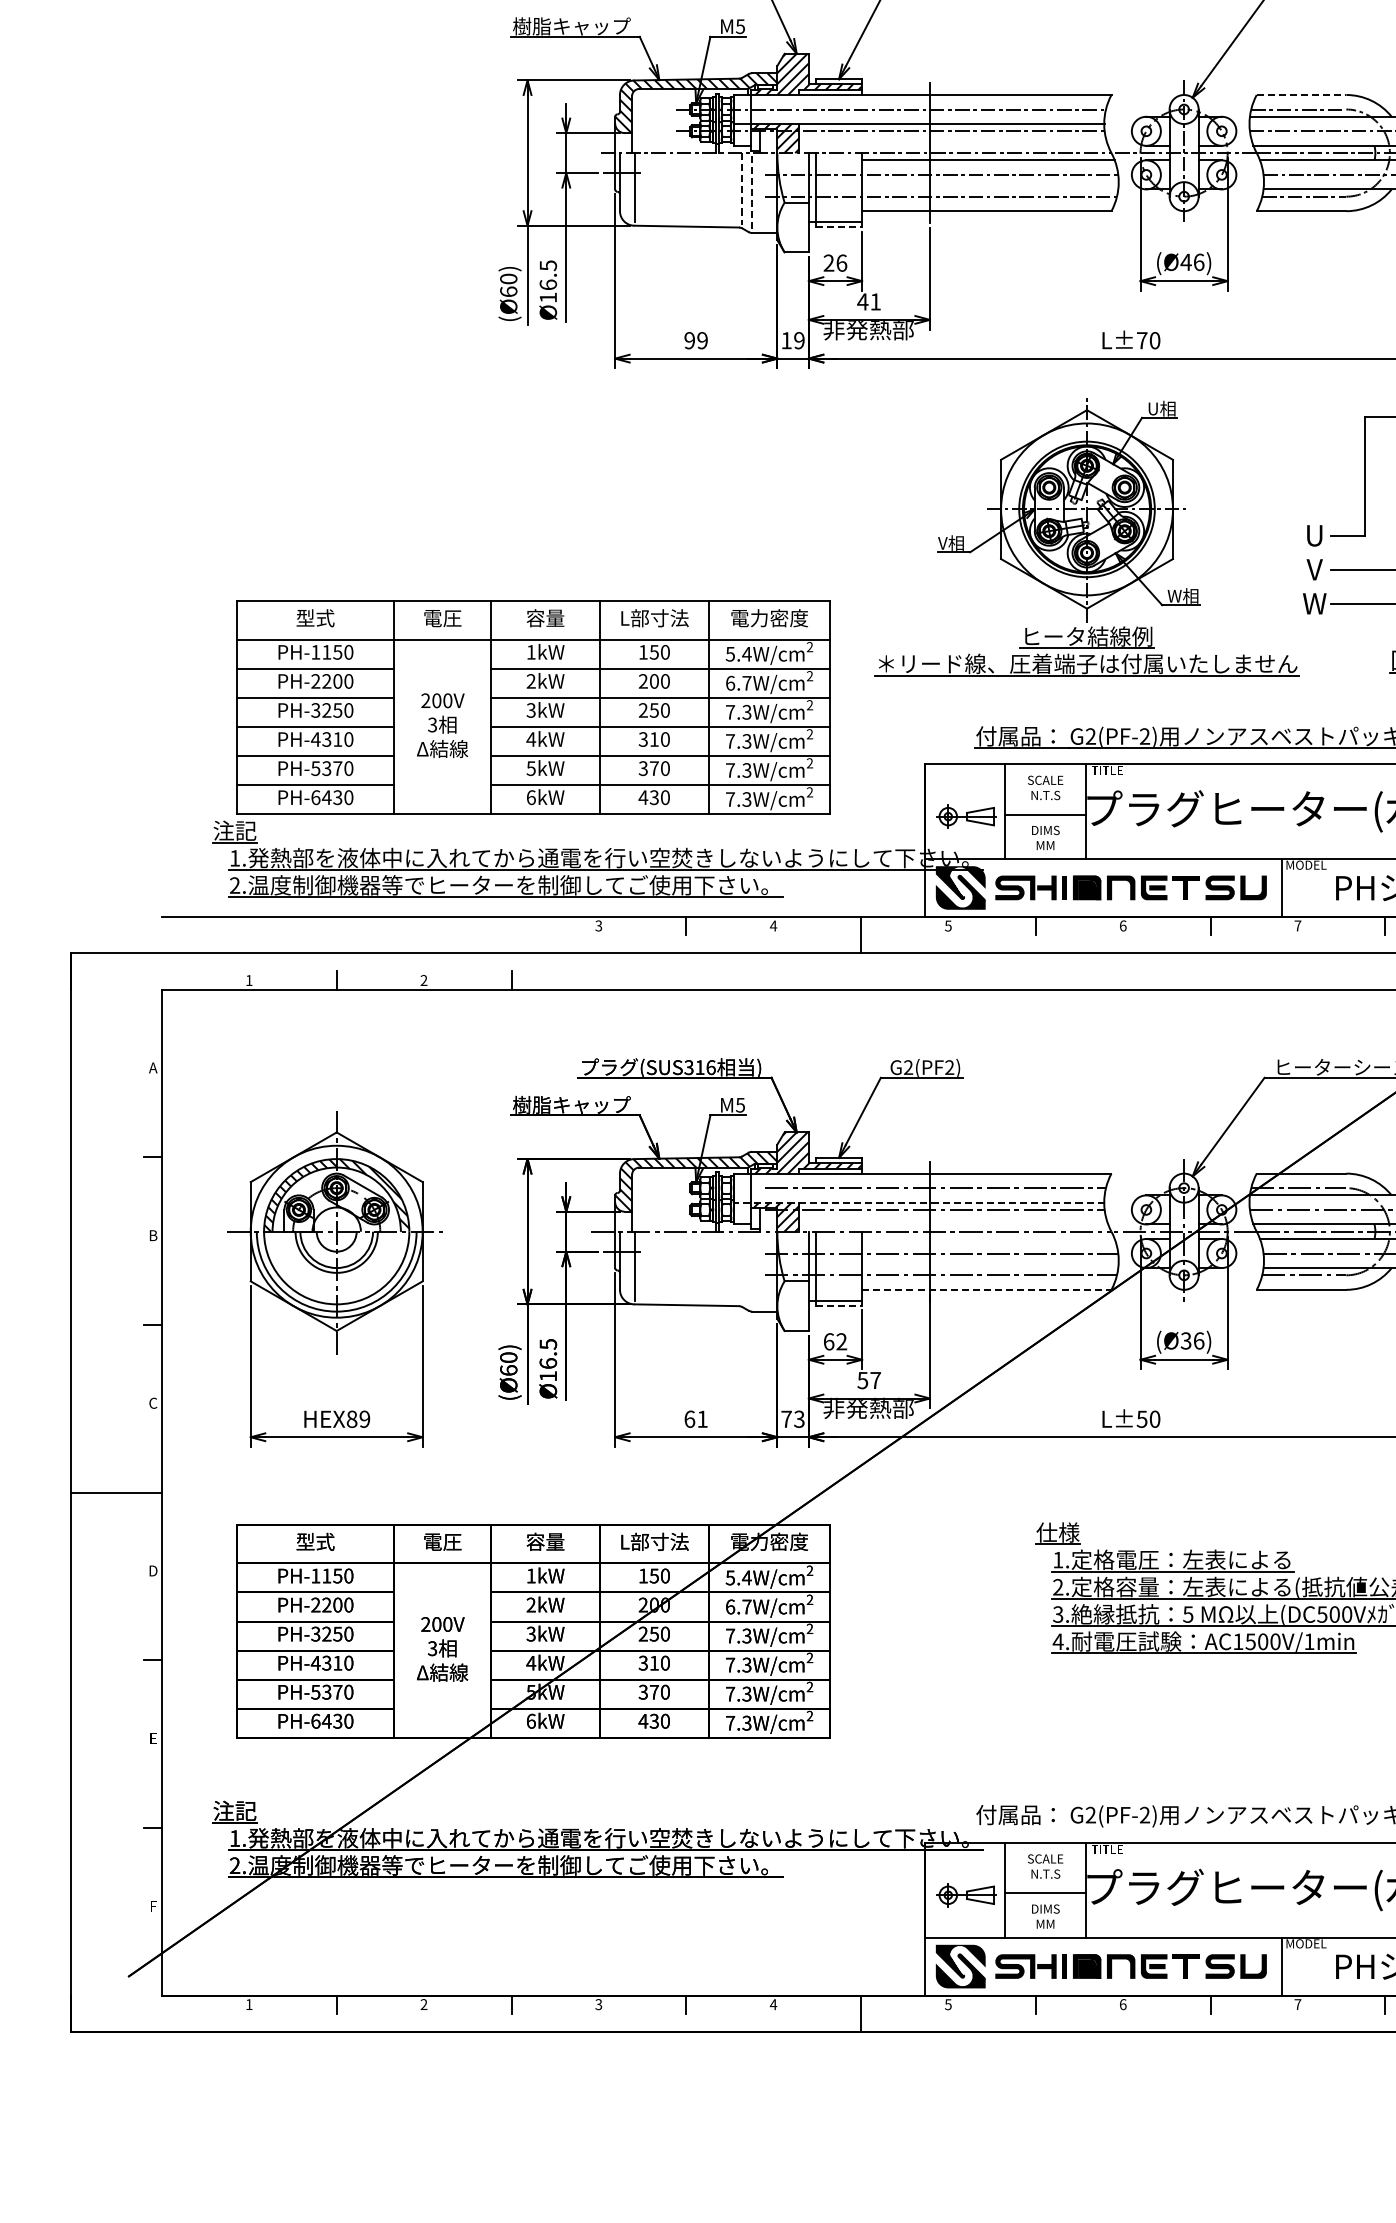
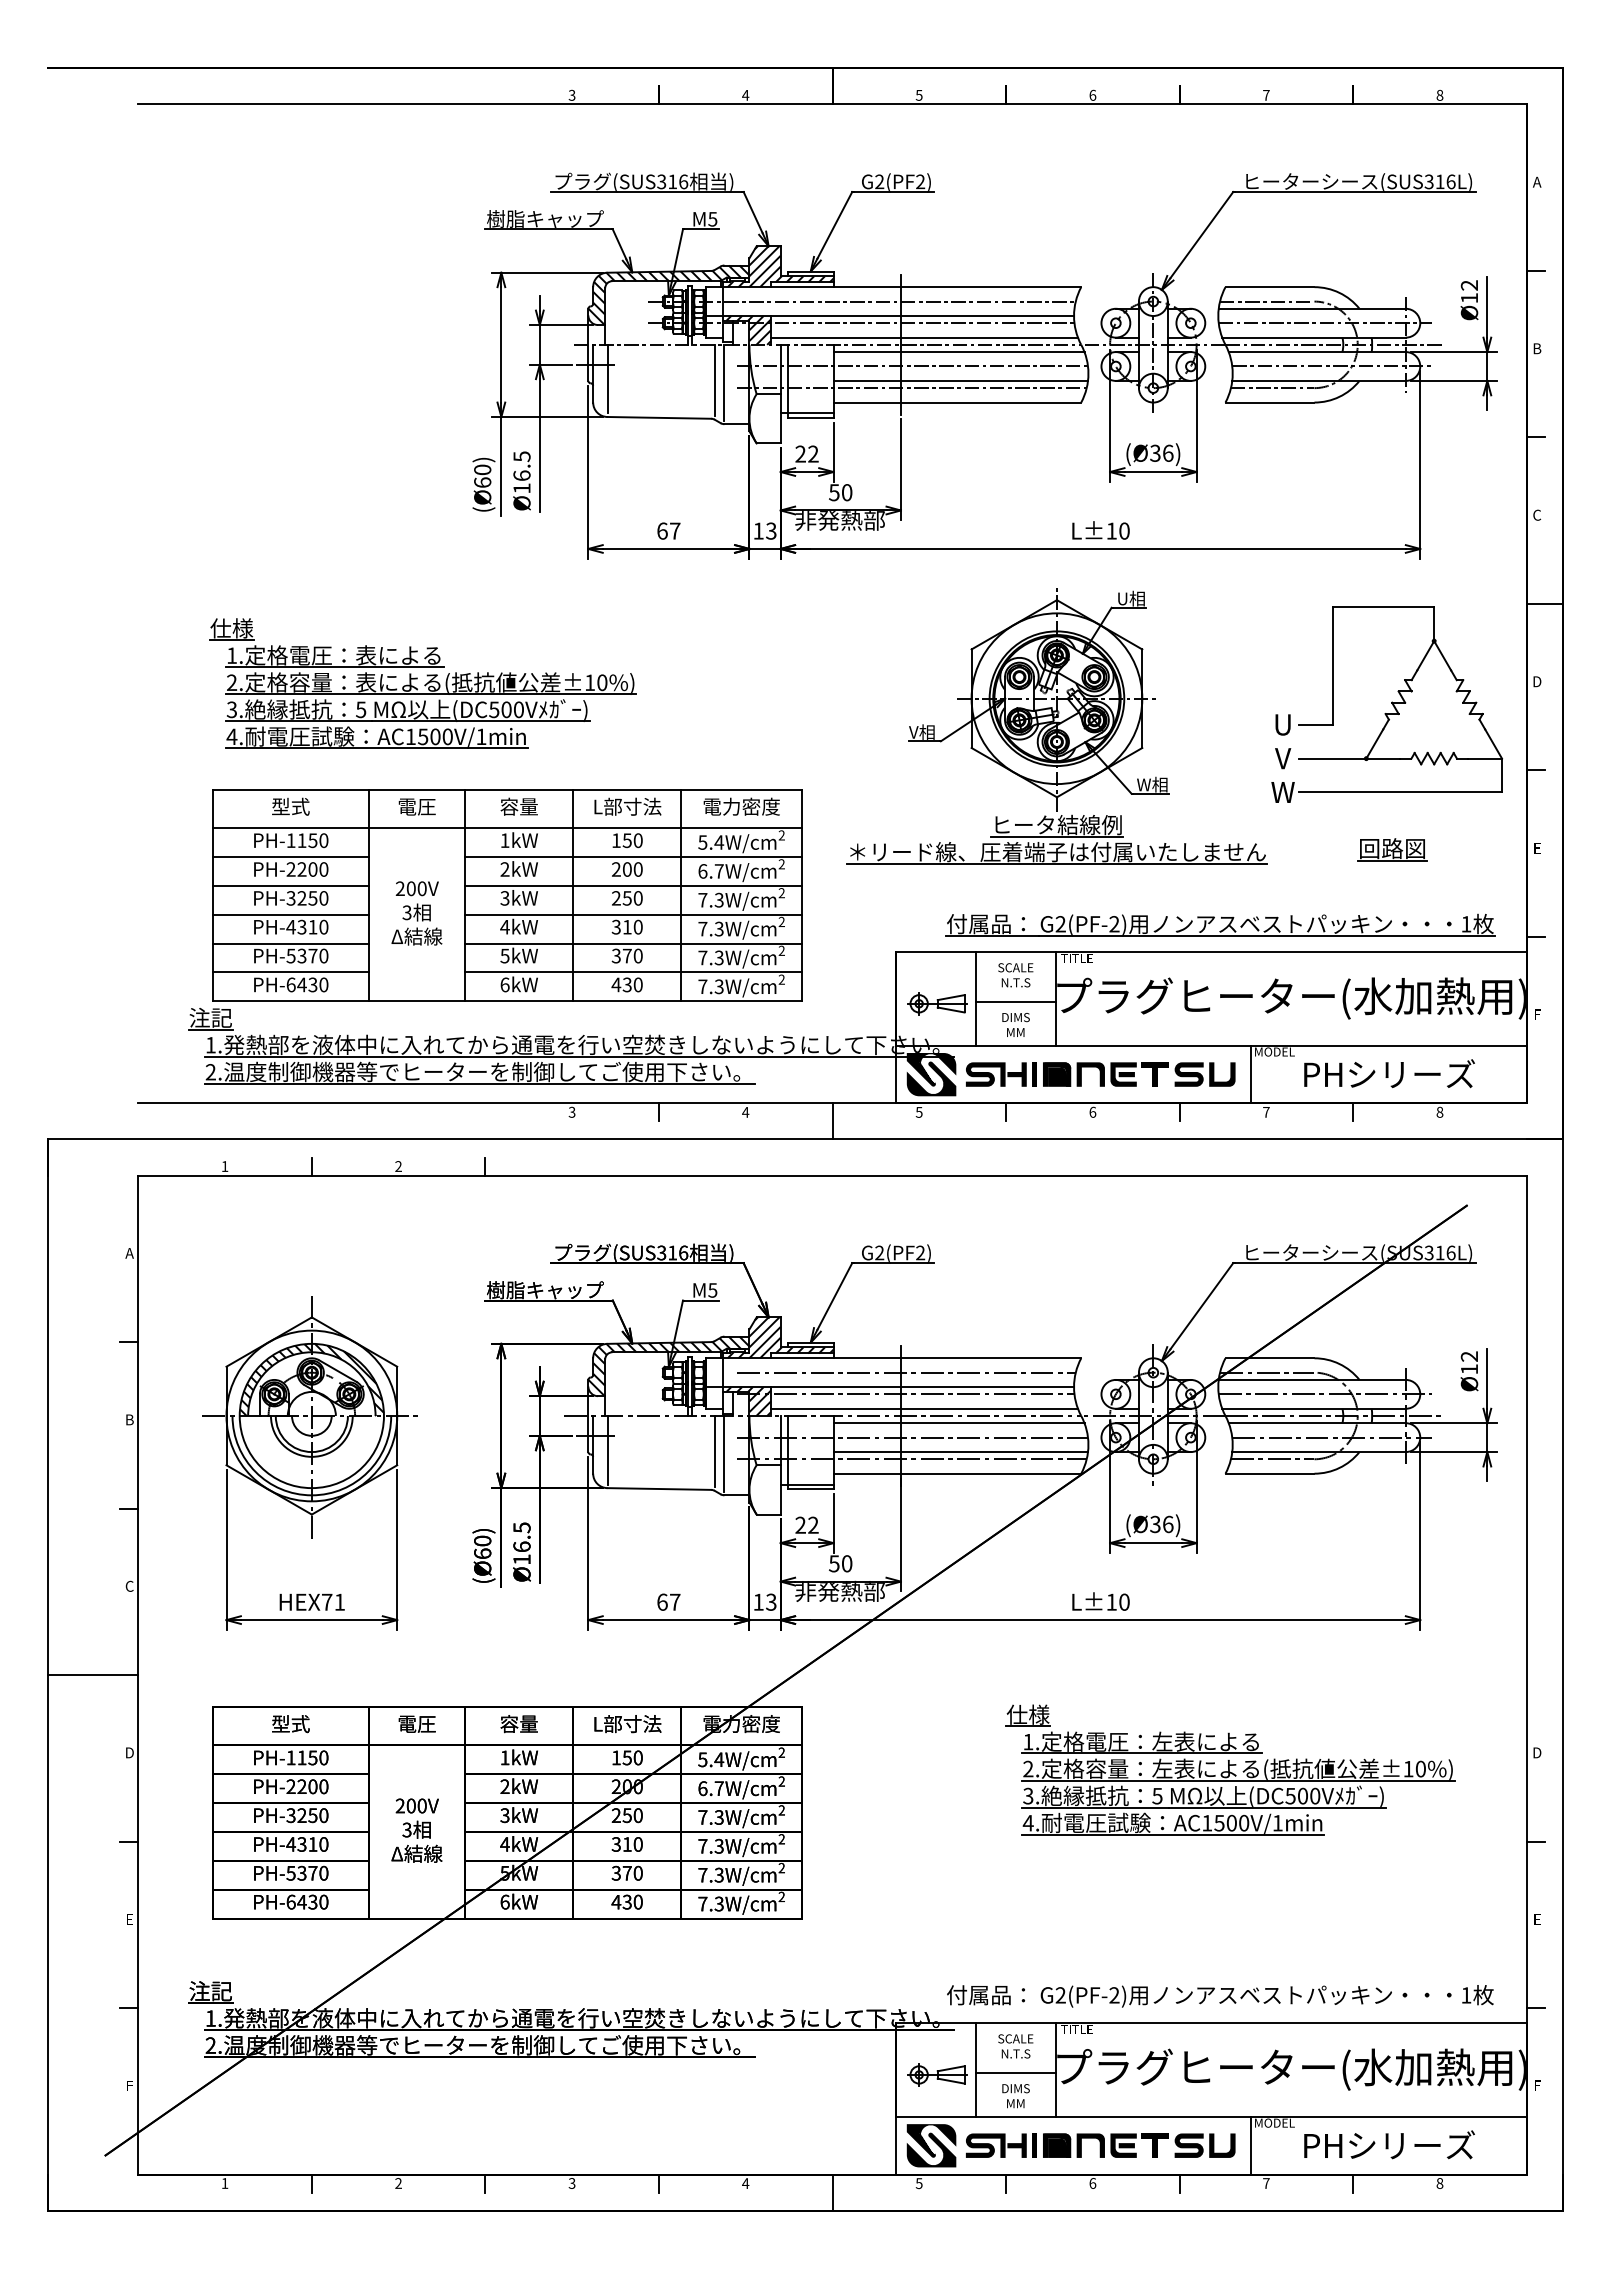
line: (1302, 95) -> (1270, 287), dashed -> solid
line: (953, 145) -> (924, 337), added
line: (742, 188) -> (714, 380), dashed -> solid
line: (989, 188) -> (960, 380), added
line: (752, 191) -> (724, 382), dashed -> solid
line: (838, 227) -> (810, 418), dashed -> solid
text: (1186, 261) -> (1155, 452), (Ø46) -> (Ø36)
text: (841, 262) -> (813, 453), 26 -> 22
text: (869, 301) -> (840, 492), 41 -> 50
text: (695, 340) -> (668, 530), 99 -> 67
text: (799, 340) -> (771, 530), 19 -> 13
text: (1141, 340) -> (1111, 530), L±70 -> L±10
part: (448, 494) -> (422, 683), added
line: (918, 1203) -> (889, 1387), dashed -> solid
line: (953, 1224) -> (924, 1408), added
line: (987, 1239) -> (958, 1423), added
line: (742, 1266) -> (714, 1450), added
line: (989, 1268) -> (960, 1452), added
line: (752, 1269) -> (724, 1453), added
line: (986, 1289) -> (957, 1473), dashed -> solid
line: (838, 1305) -> (810, 1489), dashed -> solid
text: (828, 1340) -> (800, 1524), 62 -> 22
text: (876, 1380) -> (847, 1563), 57 -> 50
text: (357, 1418) -> (332, 1601), HEX89 -> HEX71
text: (702, 1418) -> (675, 1601), 61 -> 67
text: (786, 1418) -> (758, 1601), 73 -> 13
text: (1141, 1418) -> (1111, 1601), L±50 -> L±10

